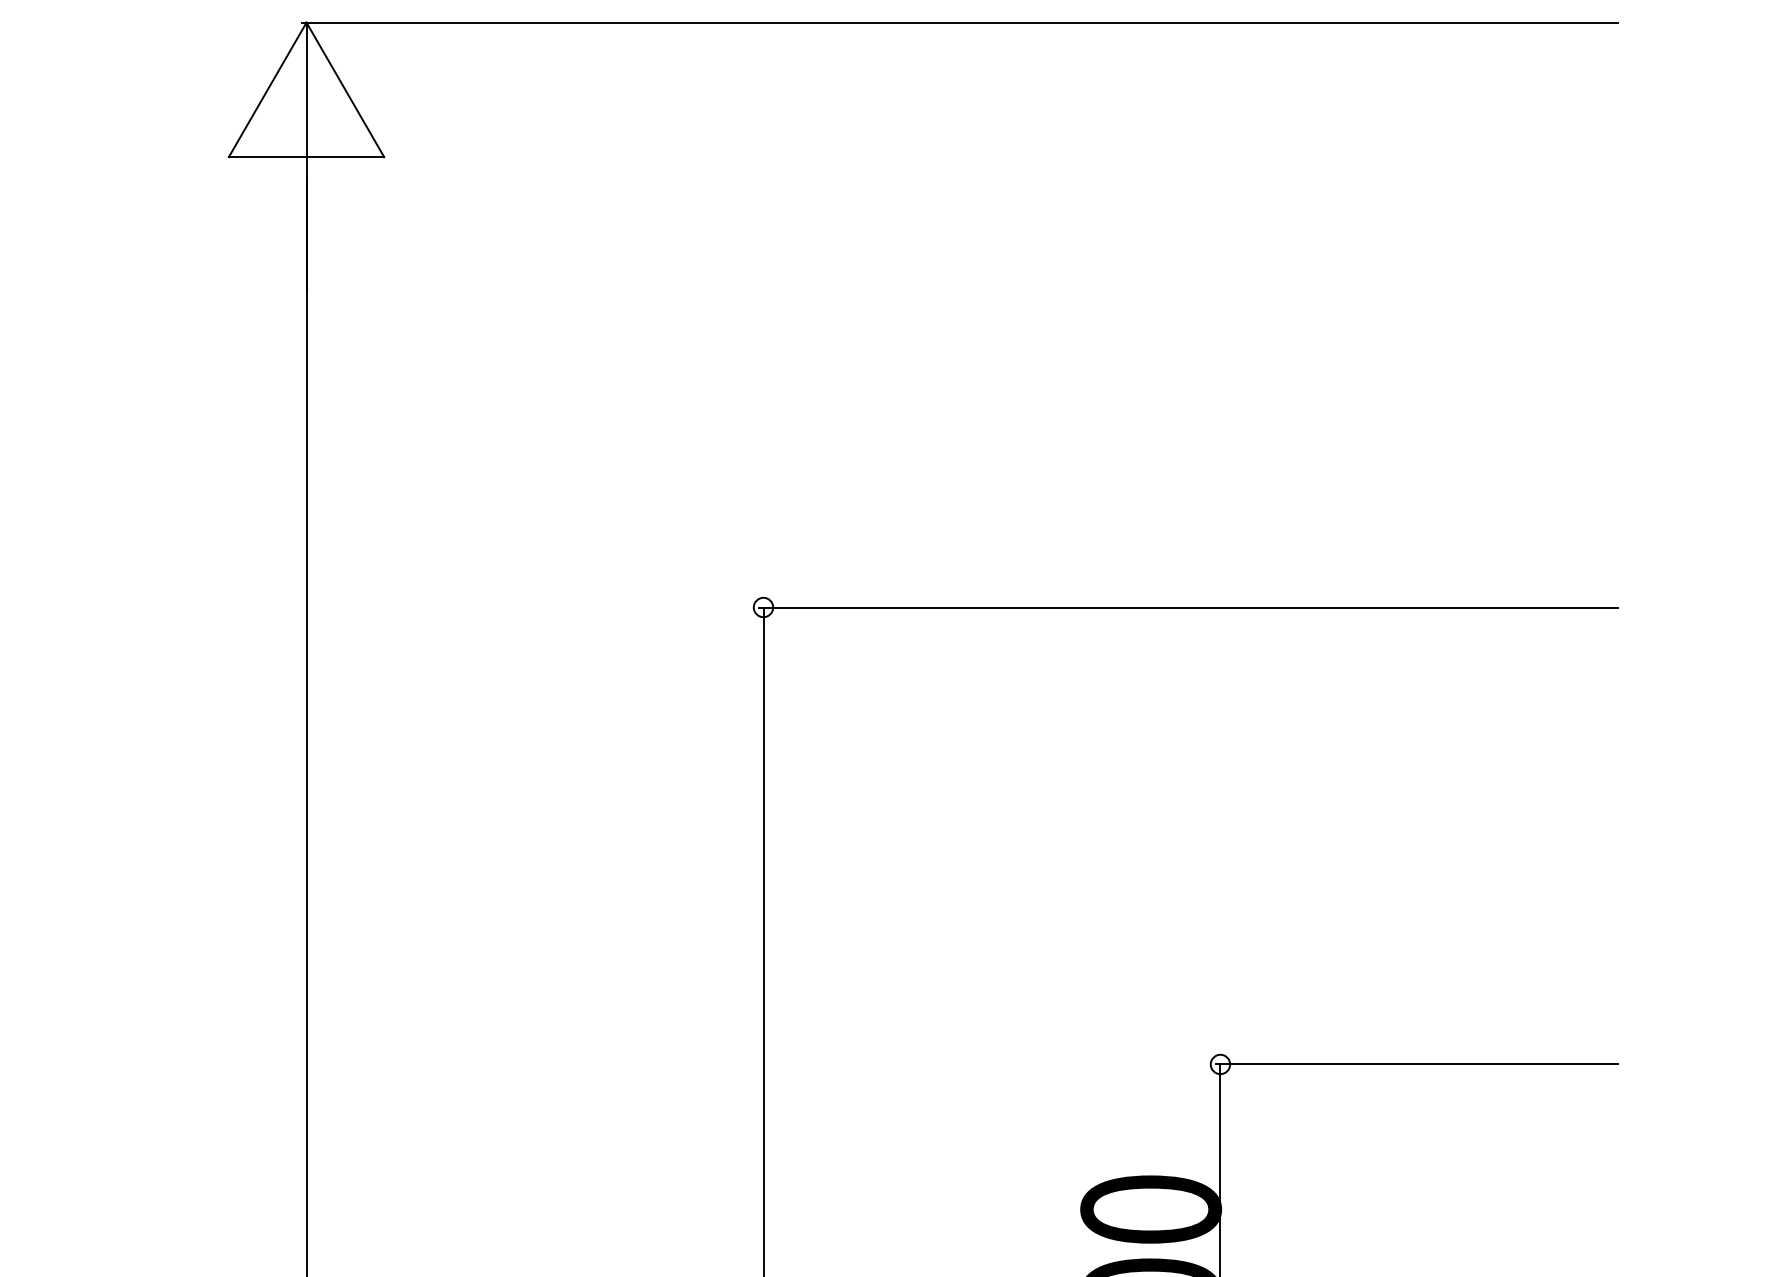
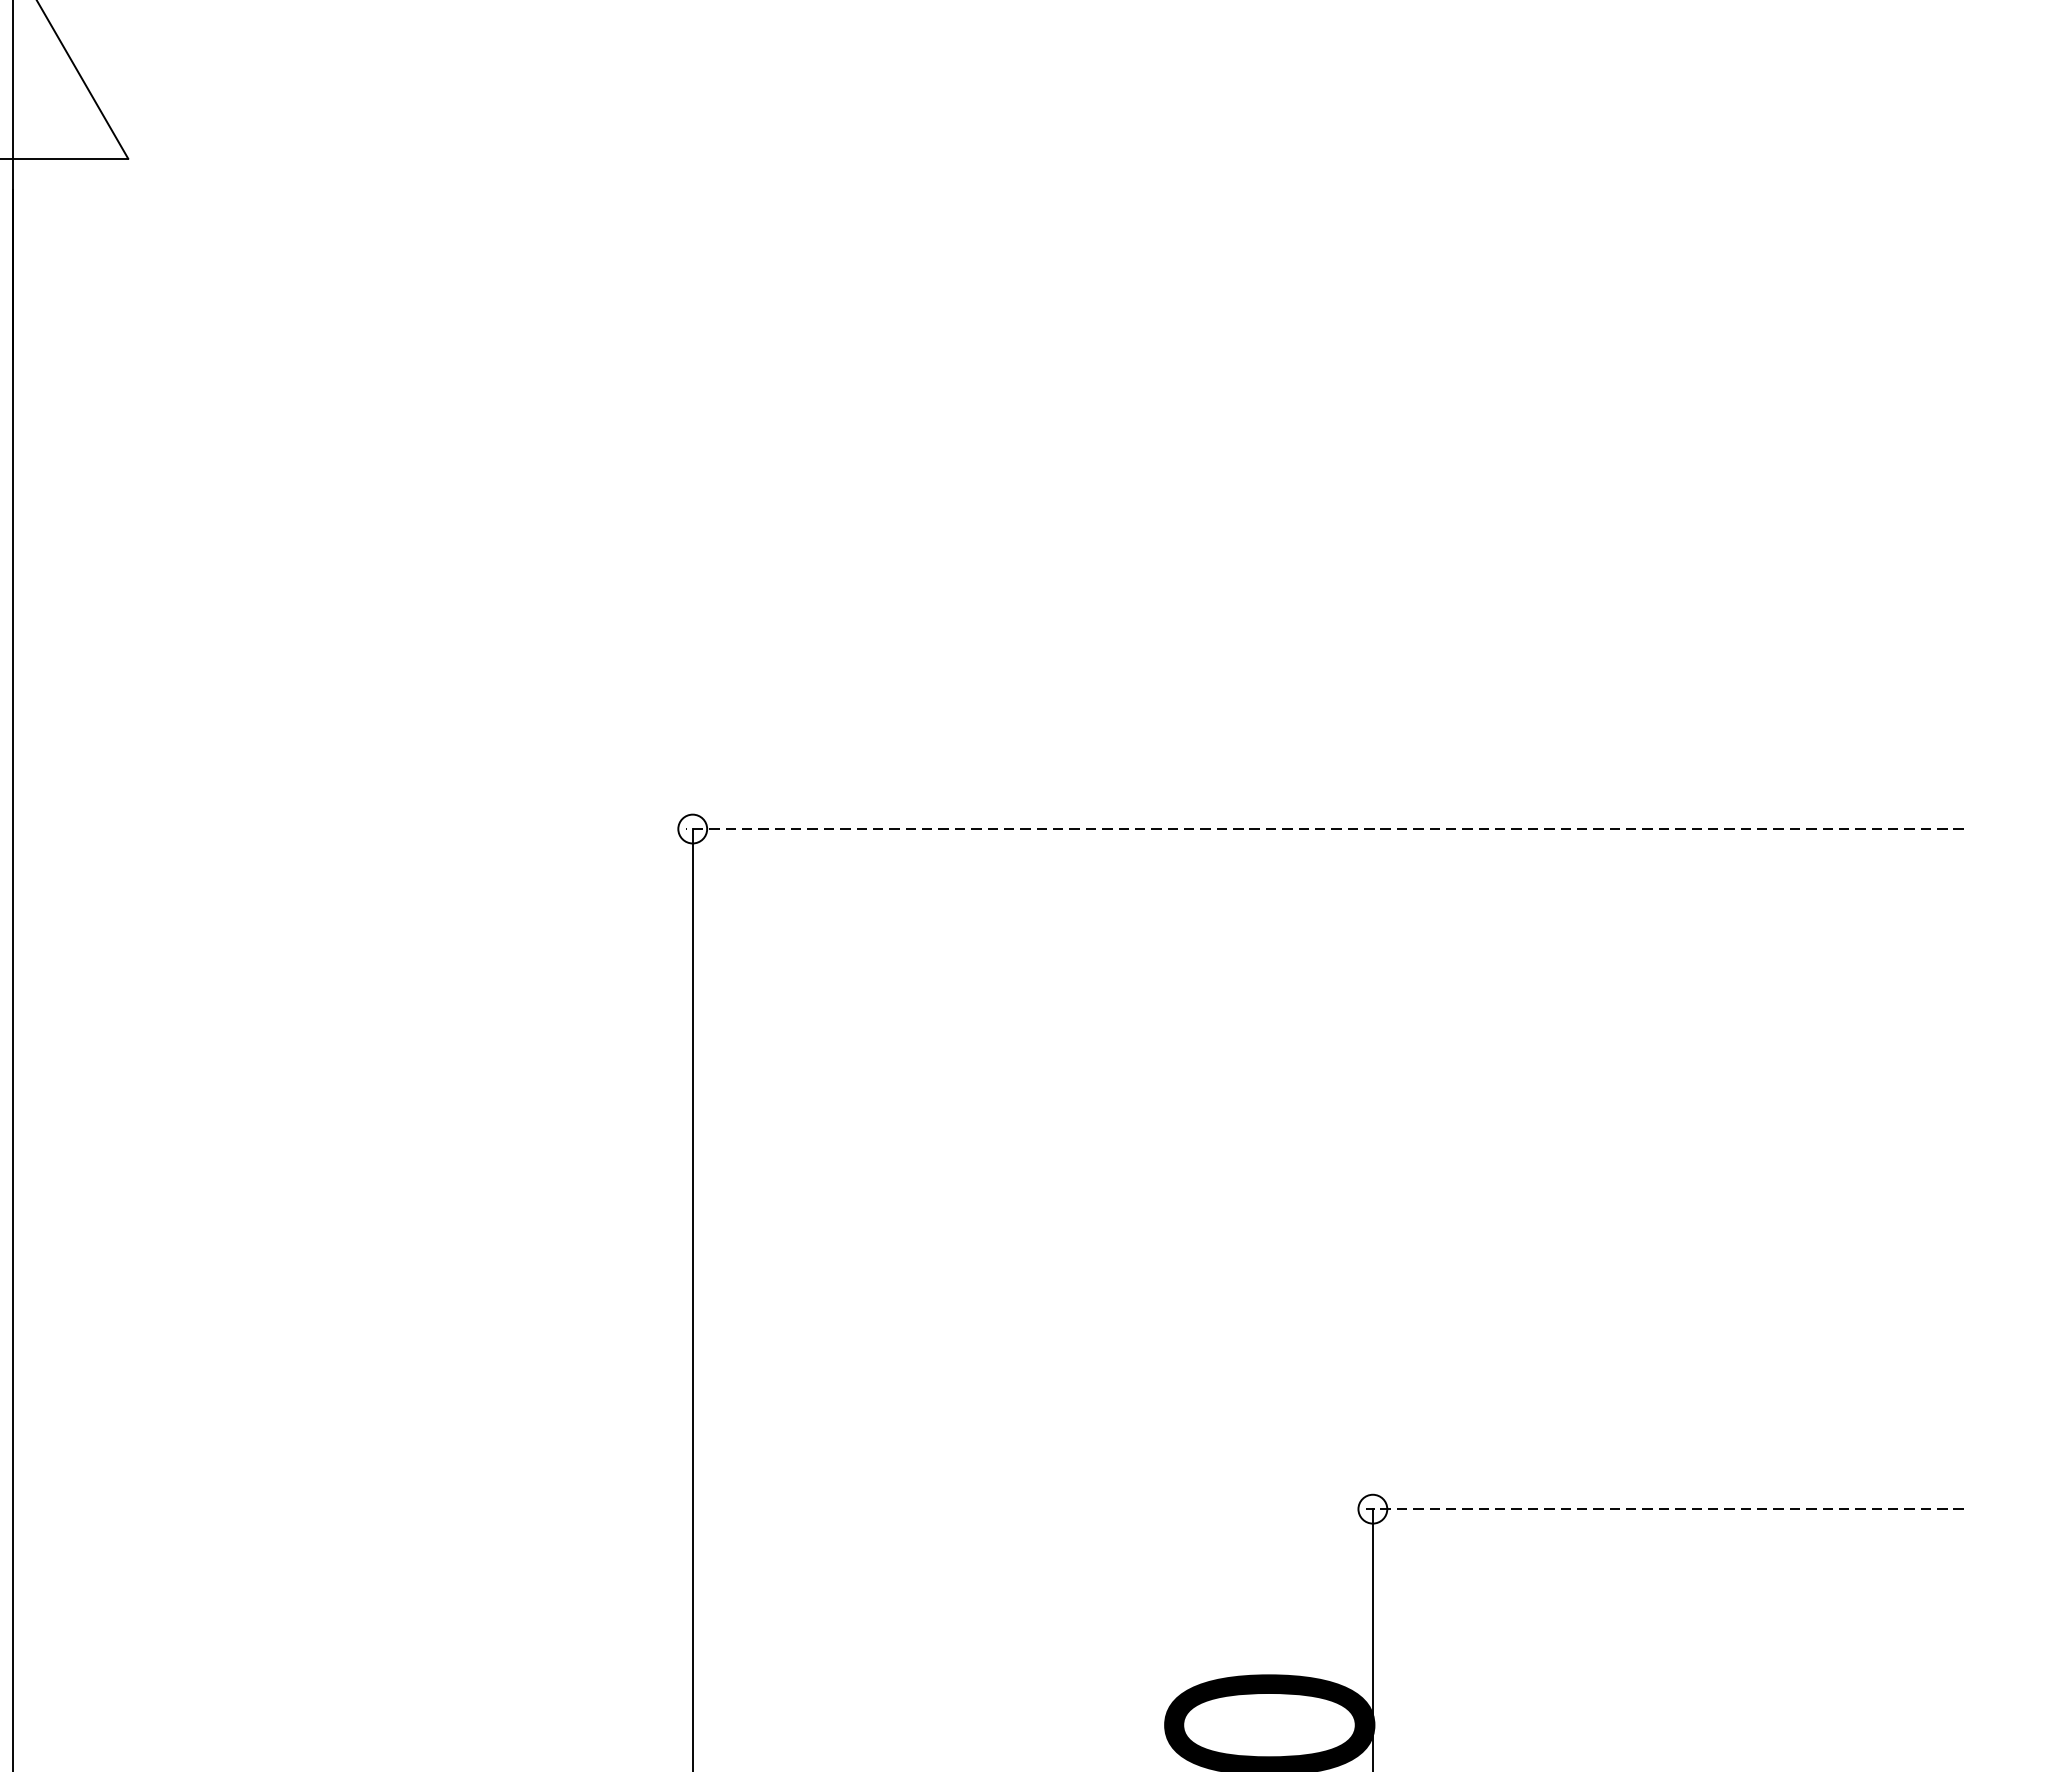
line: (1187, 607) -> (1323, 829), solid -> dashed
line: (1416, 1064) -> (1664, 1509), solid -> dashed

